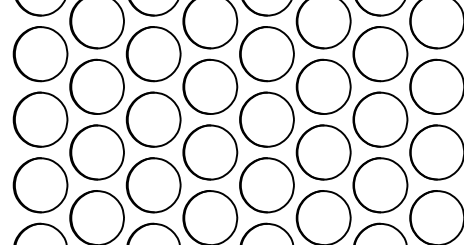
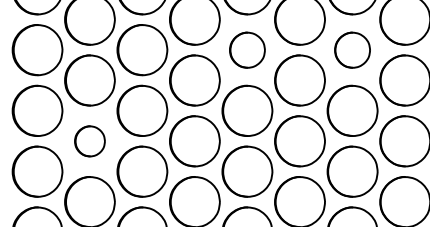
part: (267, 54) -> (247, 50), size x0.7
part: (380, 54) -> (352, 50), size x0.7
part: (96, 152) -> (89, 141), size x0.6

